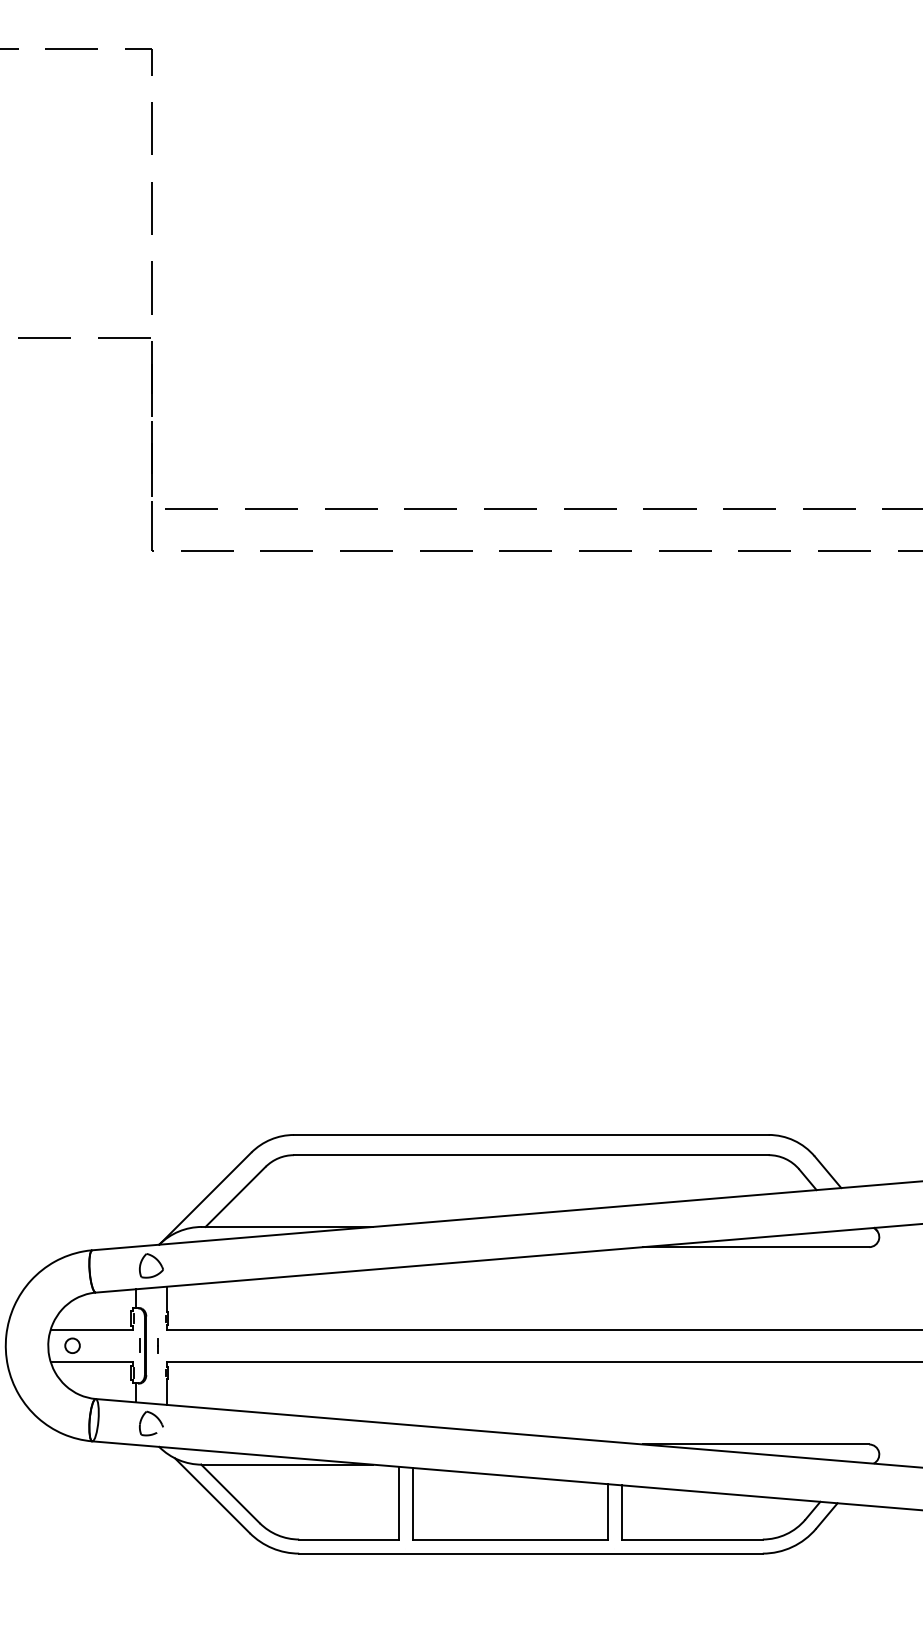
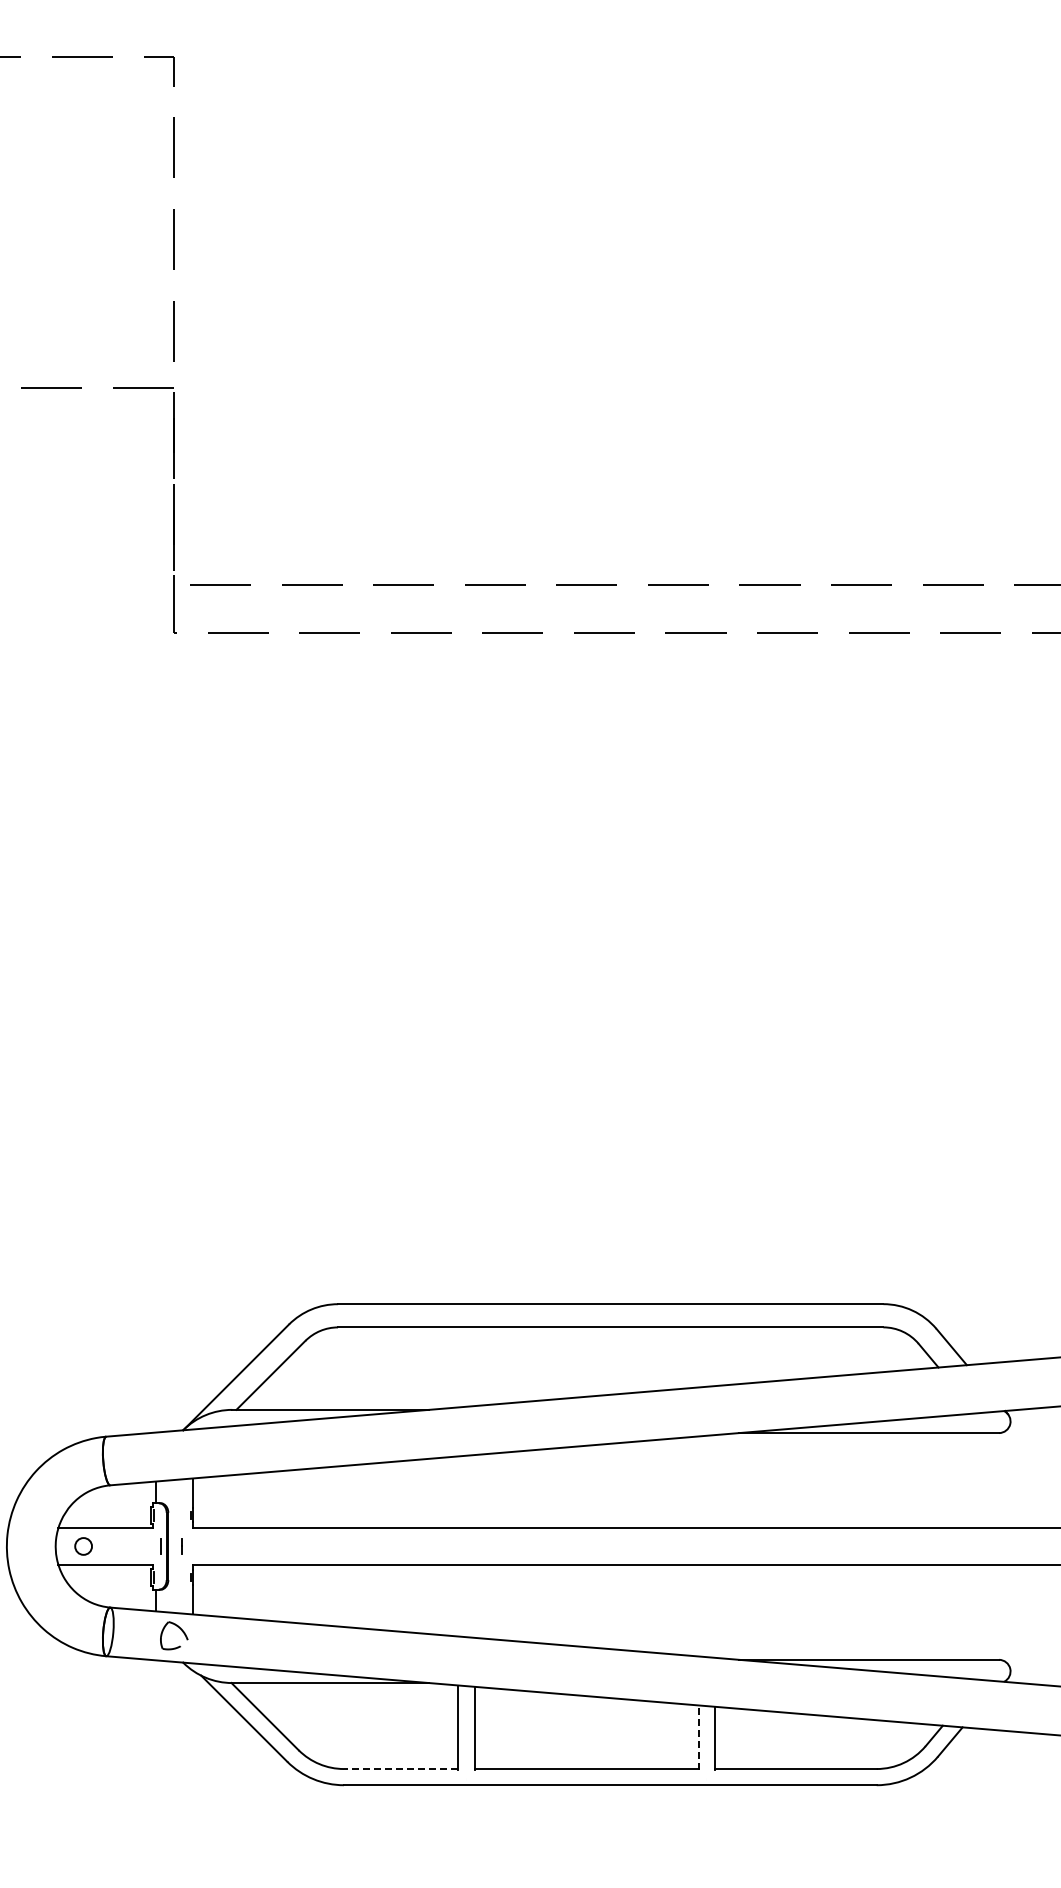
part: (151, 1265) -> (174, 1454), removed
line: (607, 1512) -> (698, 1737), solid -> dashed
line: (348, 1539) -> (400, 1769), solid -> dashed

